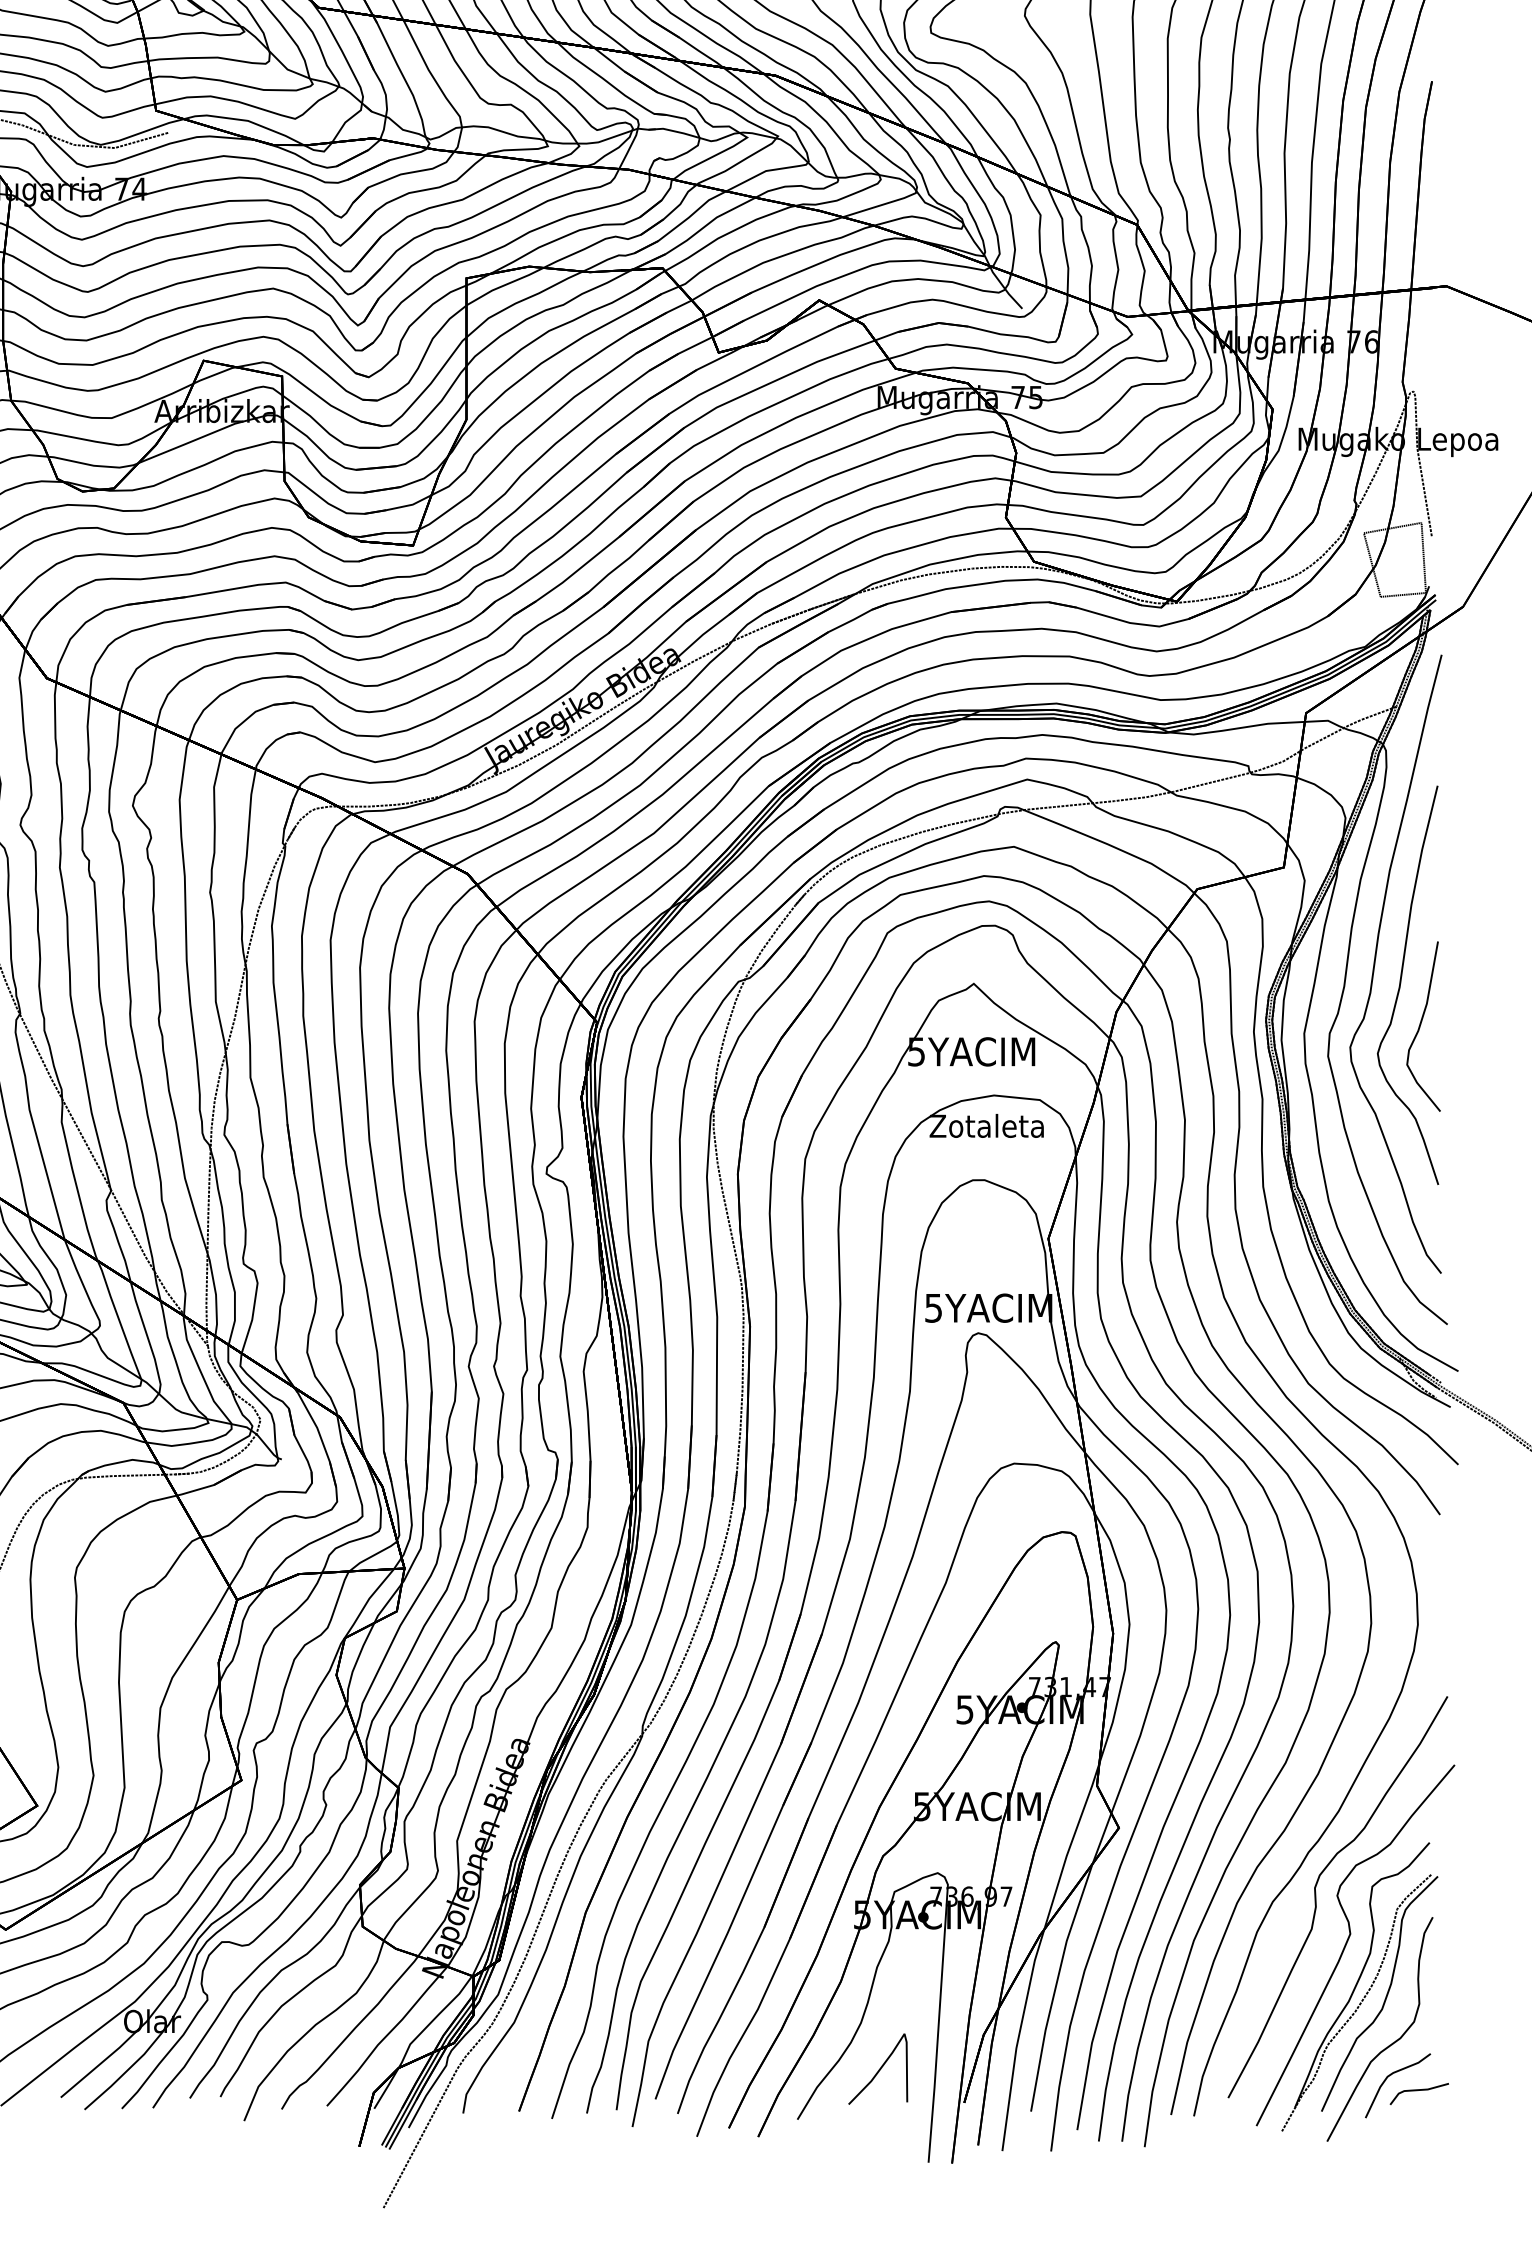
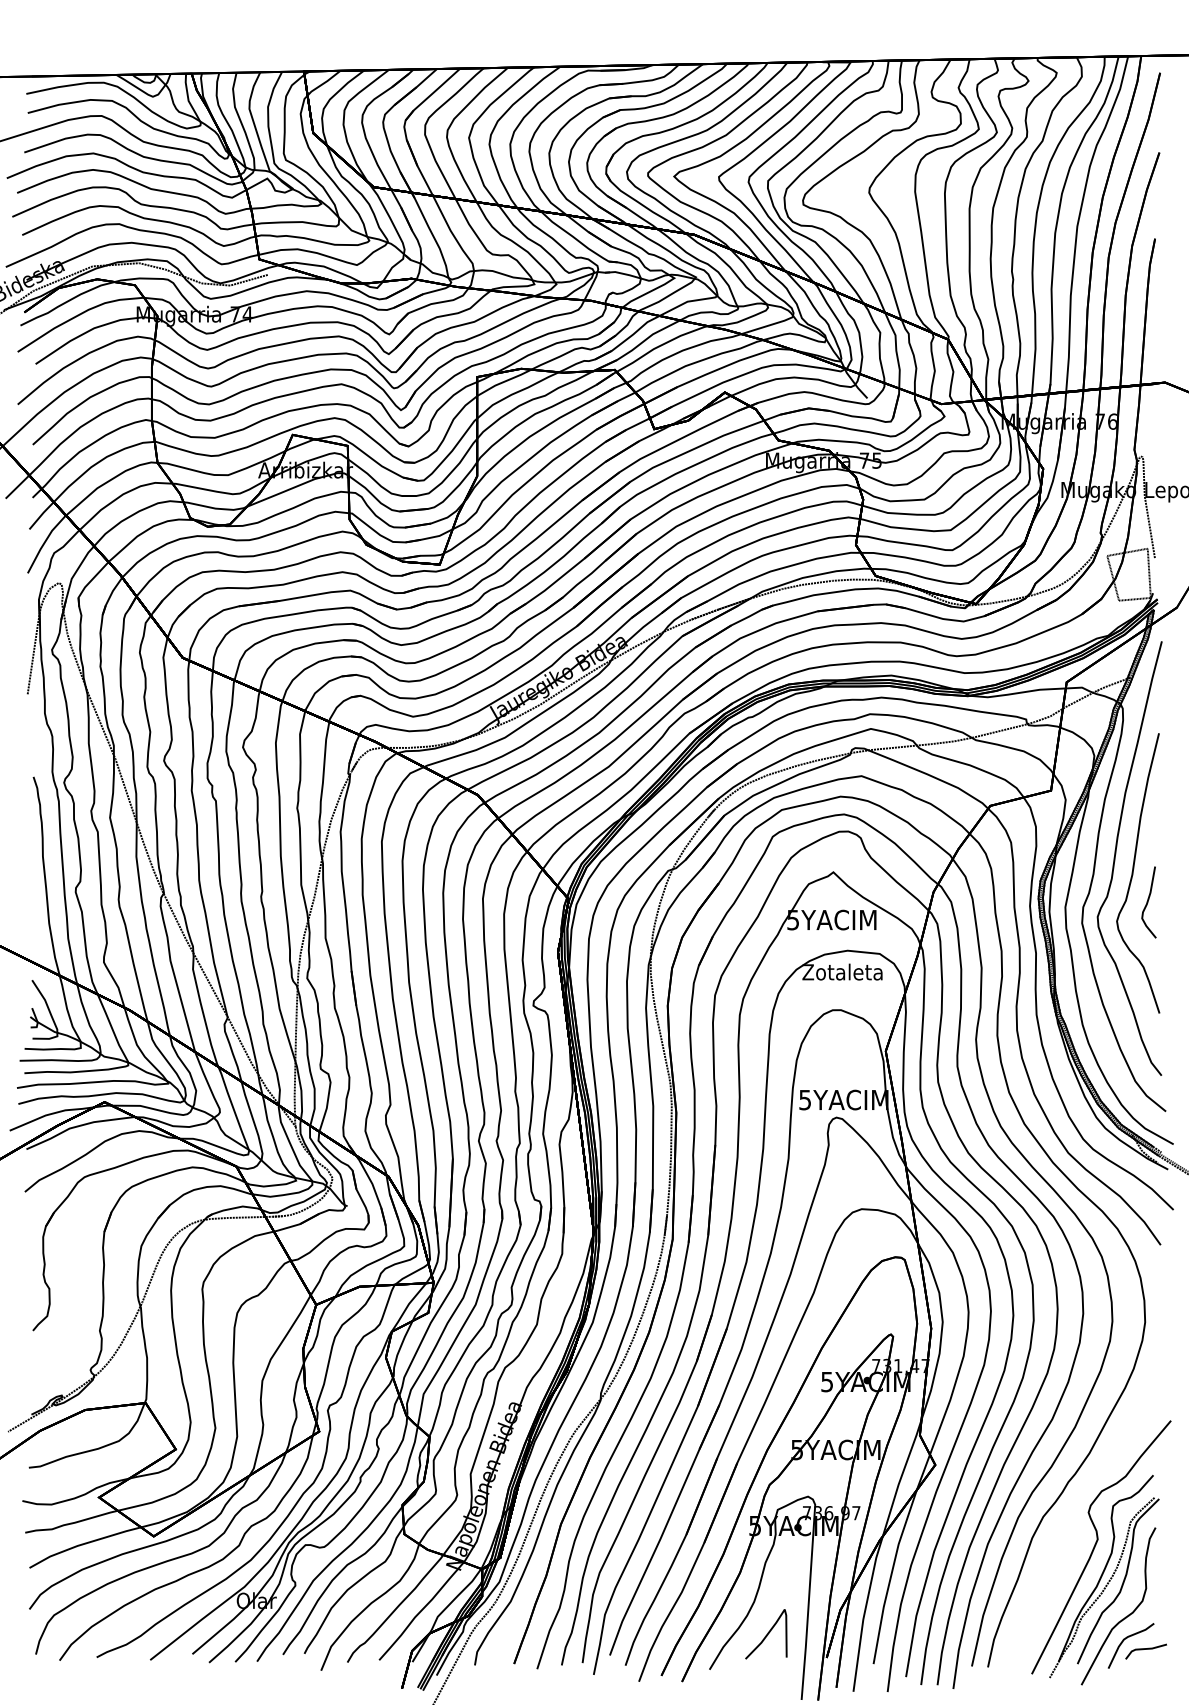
part: (1422, 1026) -> (1148, 902), size x0.6
curve: (1317, 1897) -> (1074, 1513), removed

